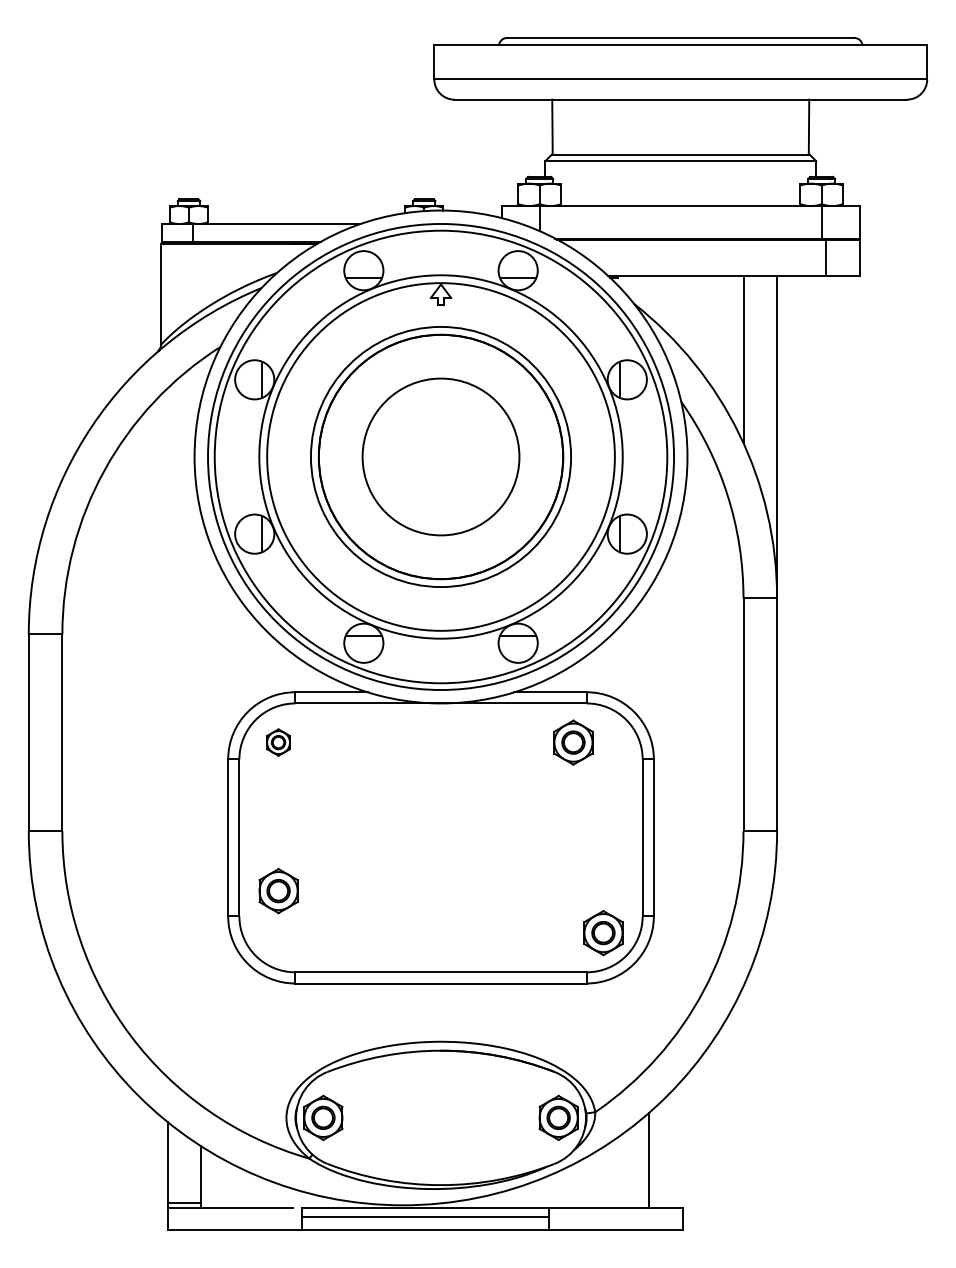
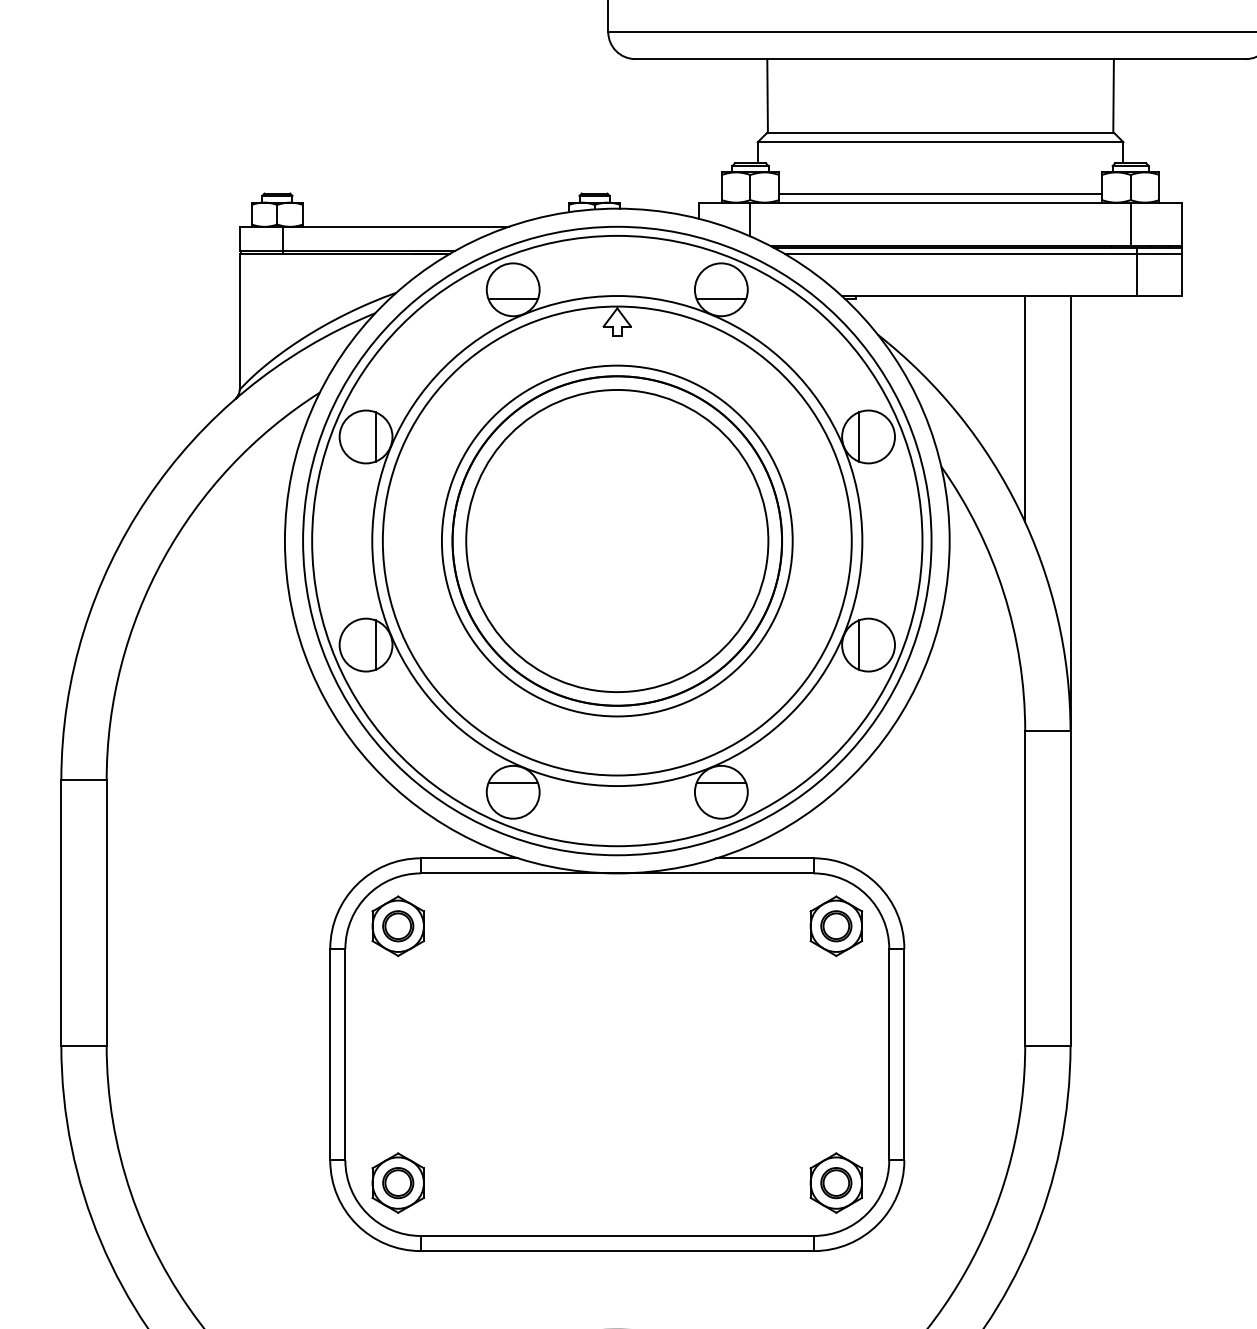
line: (680, 199) -> (940, 193), added
line: (712, 244) -> (983, 254), added
circle: (441, 456) -> (617, 540), size x1.43
part: (278, 742) -> (398, 926), size x1.67
part: (573, 742) -> (836, 926), moved
part: (278, 891) -> (398, 1183), moved

